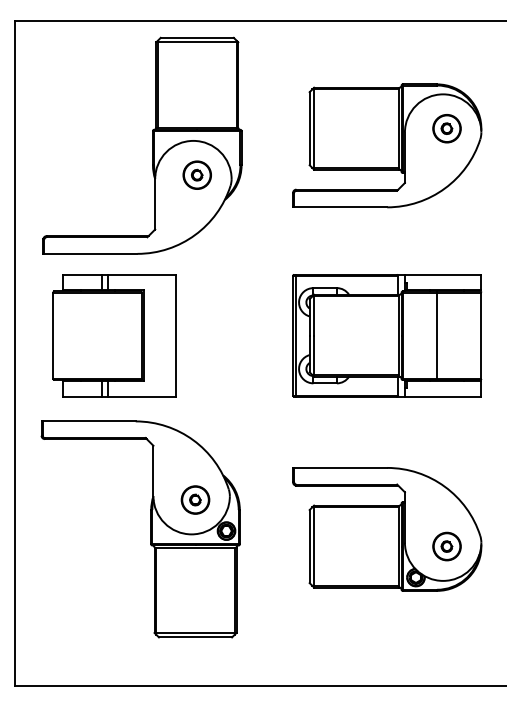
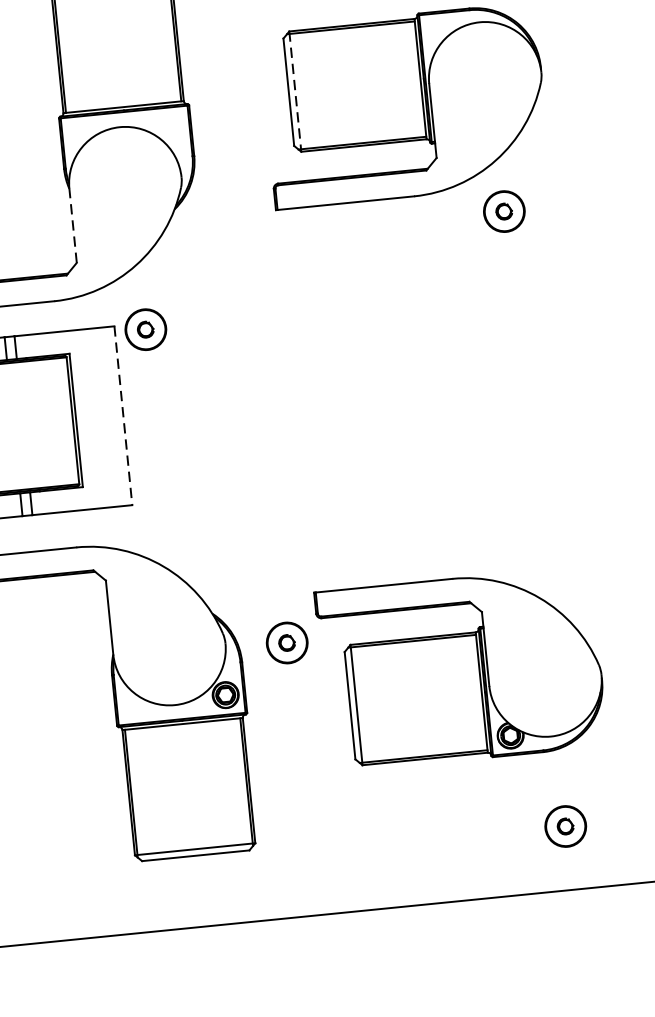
line: (314, 128) -> (295, 91), solid -> dashed
part: (446, 128) -> (503, 211), moved
part: (196, 174) -> (144, 328), moved
line: (155, 203) -> (73, 224), solid -> dashed
line: (176, 335) -> (123, 415), solid -> dashed
part: (387, 335) -> (433, 384), removed
part: (195, 499) -> (287, 642), moved
part: (446, 546) -> (564, 826), moved

